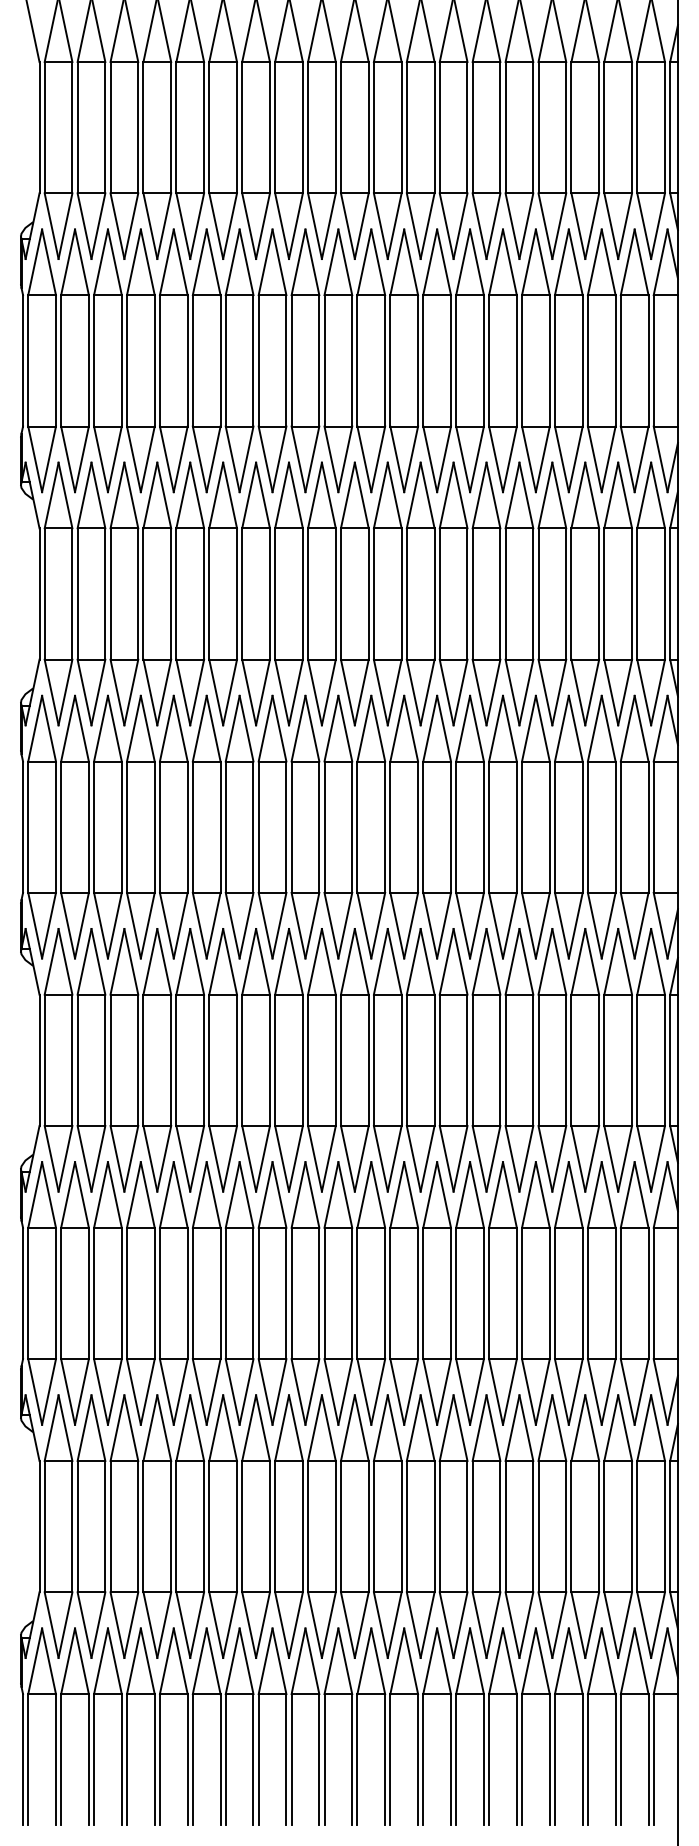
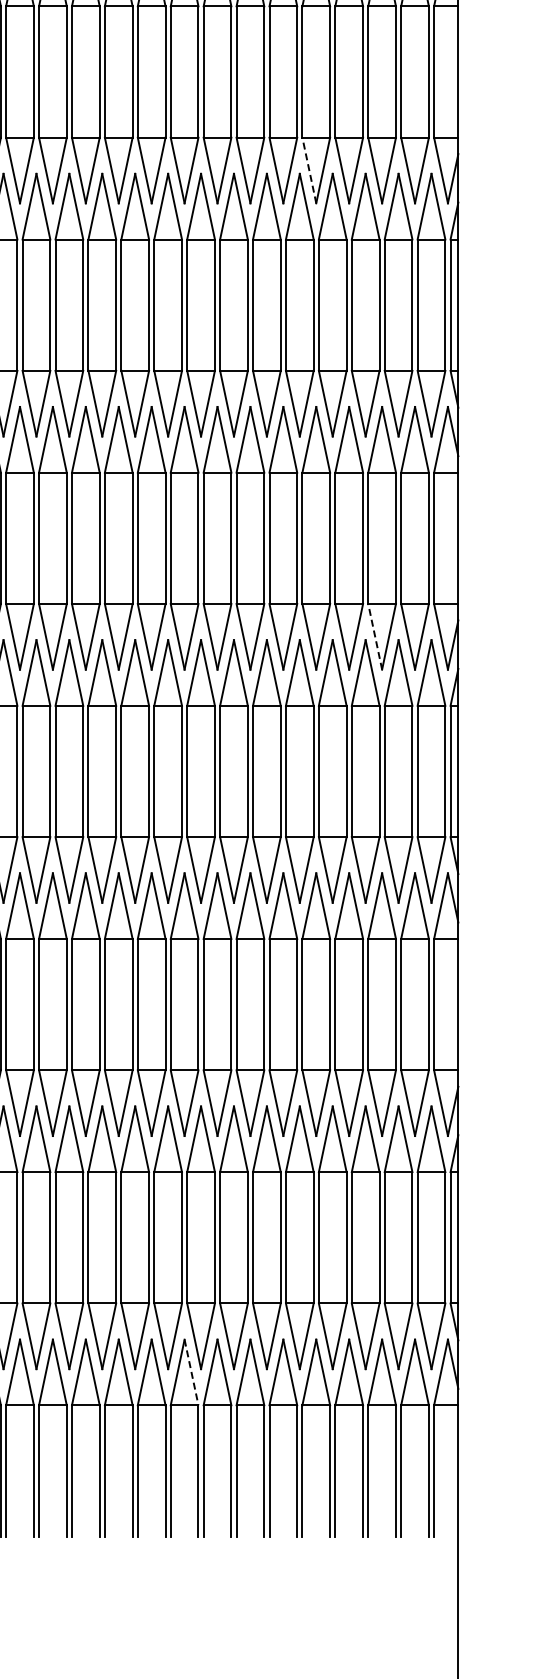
line: (528, 459) -> (308, 170), solid -> dashed
line: (594, 925) -> (374, 636), solid -> dashed
line: (411, 1661) -> (191, 1372), solid -> dashed

